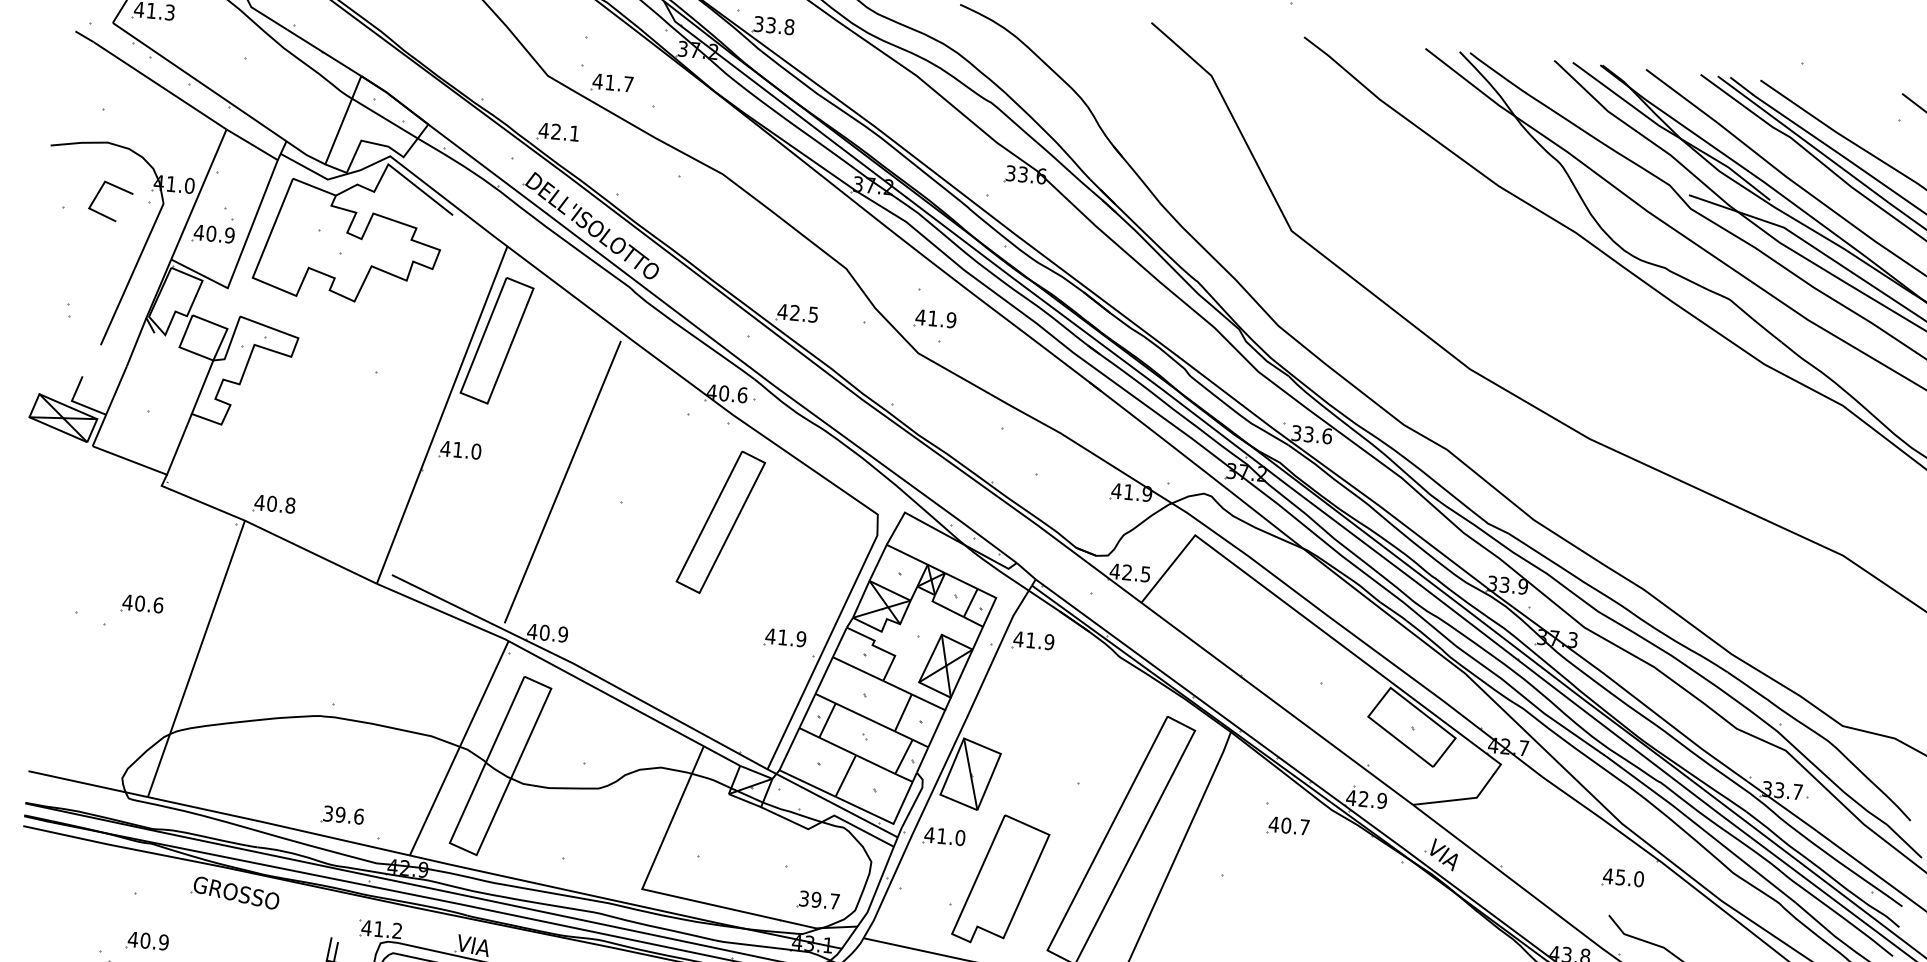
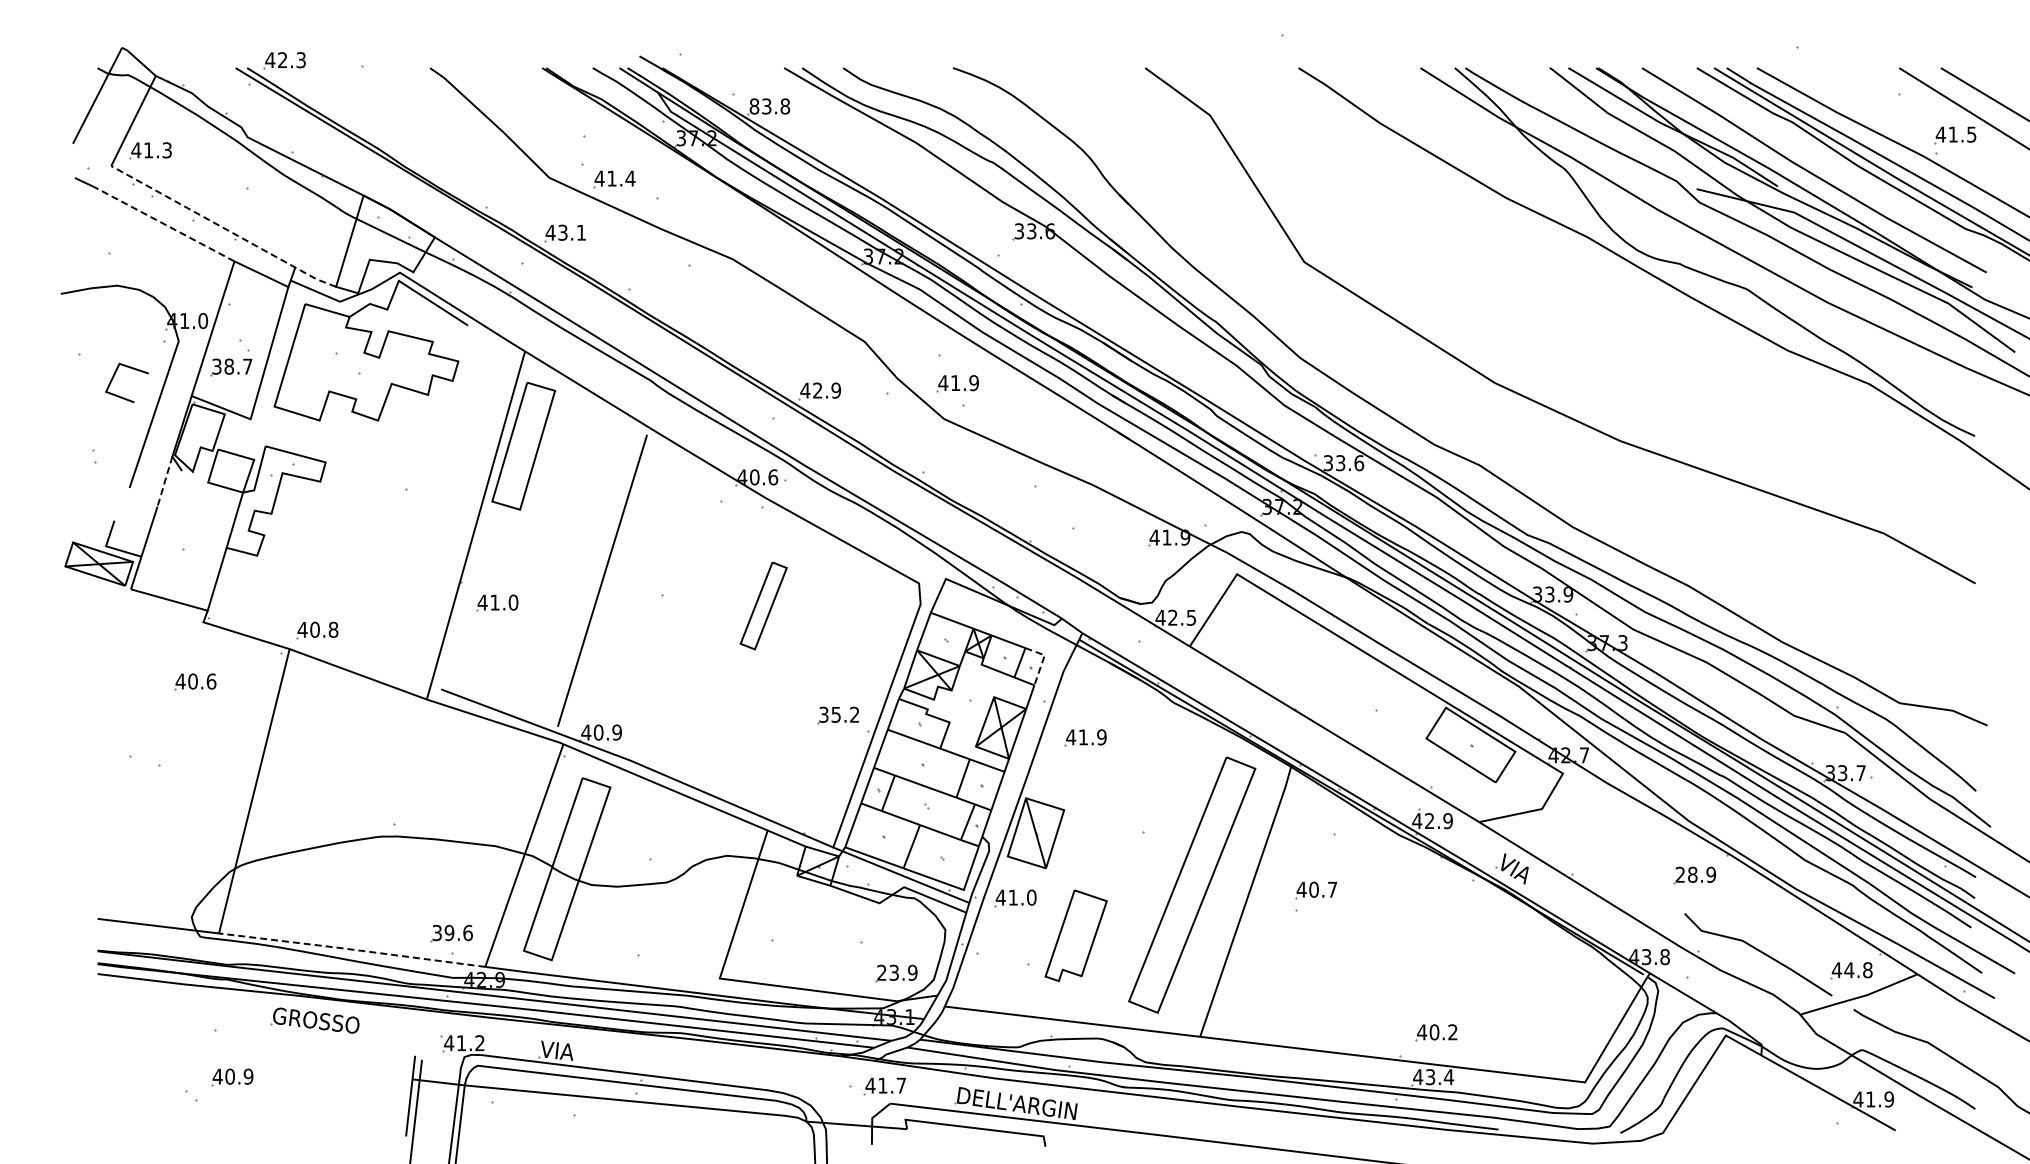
text: (758, 24) -> (754, 106), 33.8 -> 83.8
text: (628, 84) -> (630, 178), 41.7 -> 41.4
line: (160, 86) -> (164, 224), solid -> dashed
line: (218, 94) -> (223, 227), solid -> dashed
text: (555, 131) -> (562, 232), 42.1 -> 43.1
line: (98, 193) -> (114, 376), moved
part: (591, 225) -> (606, 322), removed
text: (213, 233) -> (231, 366), 40.9 -> 38.7
text: (813, 314) -> (836, 390), 42.5 -> 42.9
line: (136, 343) -> (164, 482), solid -> dashed
part: (460, 450) -> (497, 602), moved
part: (720, 521) -> (763, 605), size x0.6
line: (994, 602) -> (1043, 660), solid -> dashed
part: (142, 603) -> (195, 681), moved
text: (785, 637) -> (838, 714), 41.9 -> 35.2
part: (1033, 640) -> (1085, 737), moved
part: (342, 815) -> (451, 933), moved
line: (278, 825) -> (351, 949), solid -> dashed
part: (1288, 826) -> (1316, 890), moved
text: (1623, 877) -> (1695, 874), 45.0 -> 28.9
part: (1000, 879) -> (1075, 935), size x0.7
text: (819, 899) -> (897, 972), 39.7 -> 23.9

